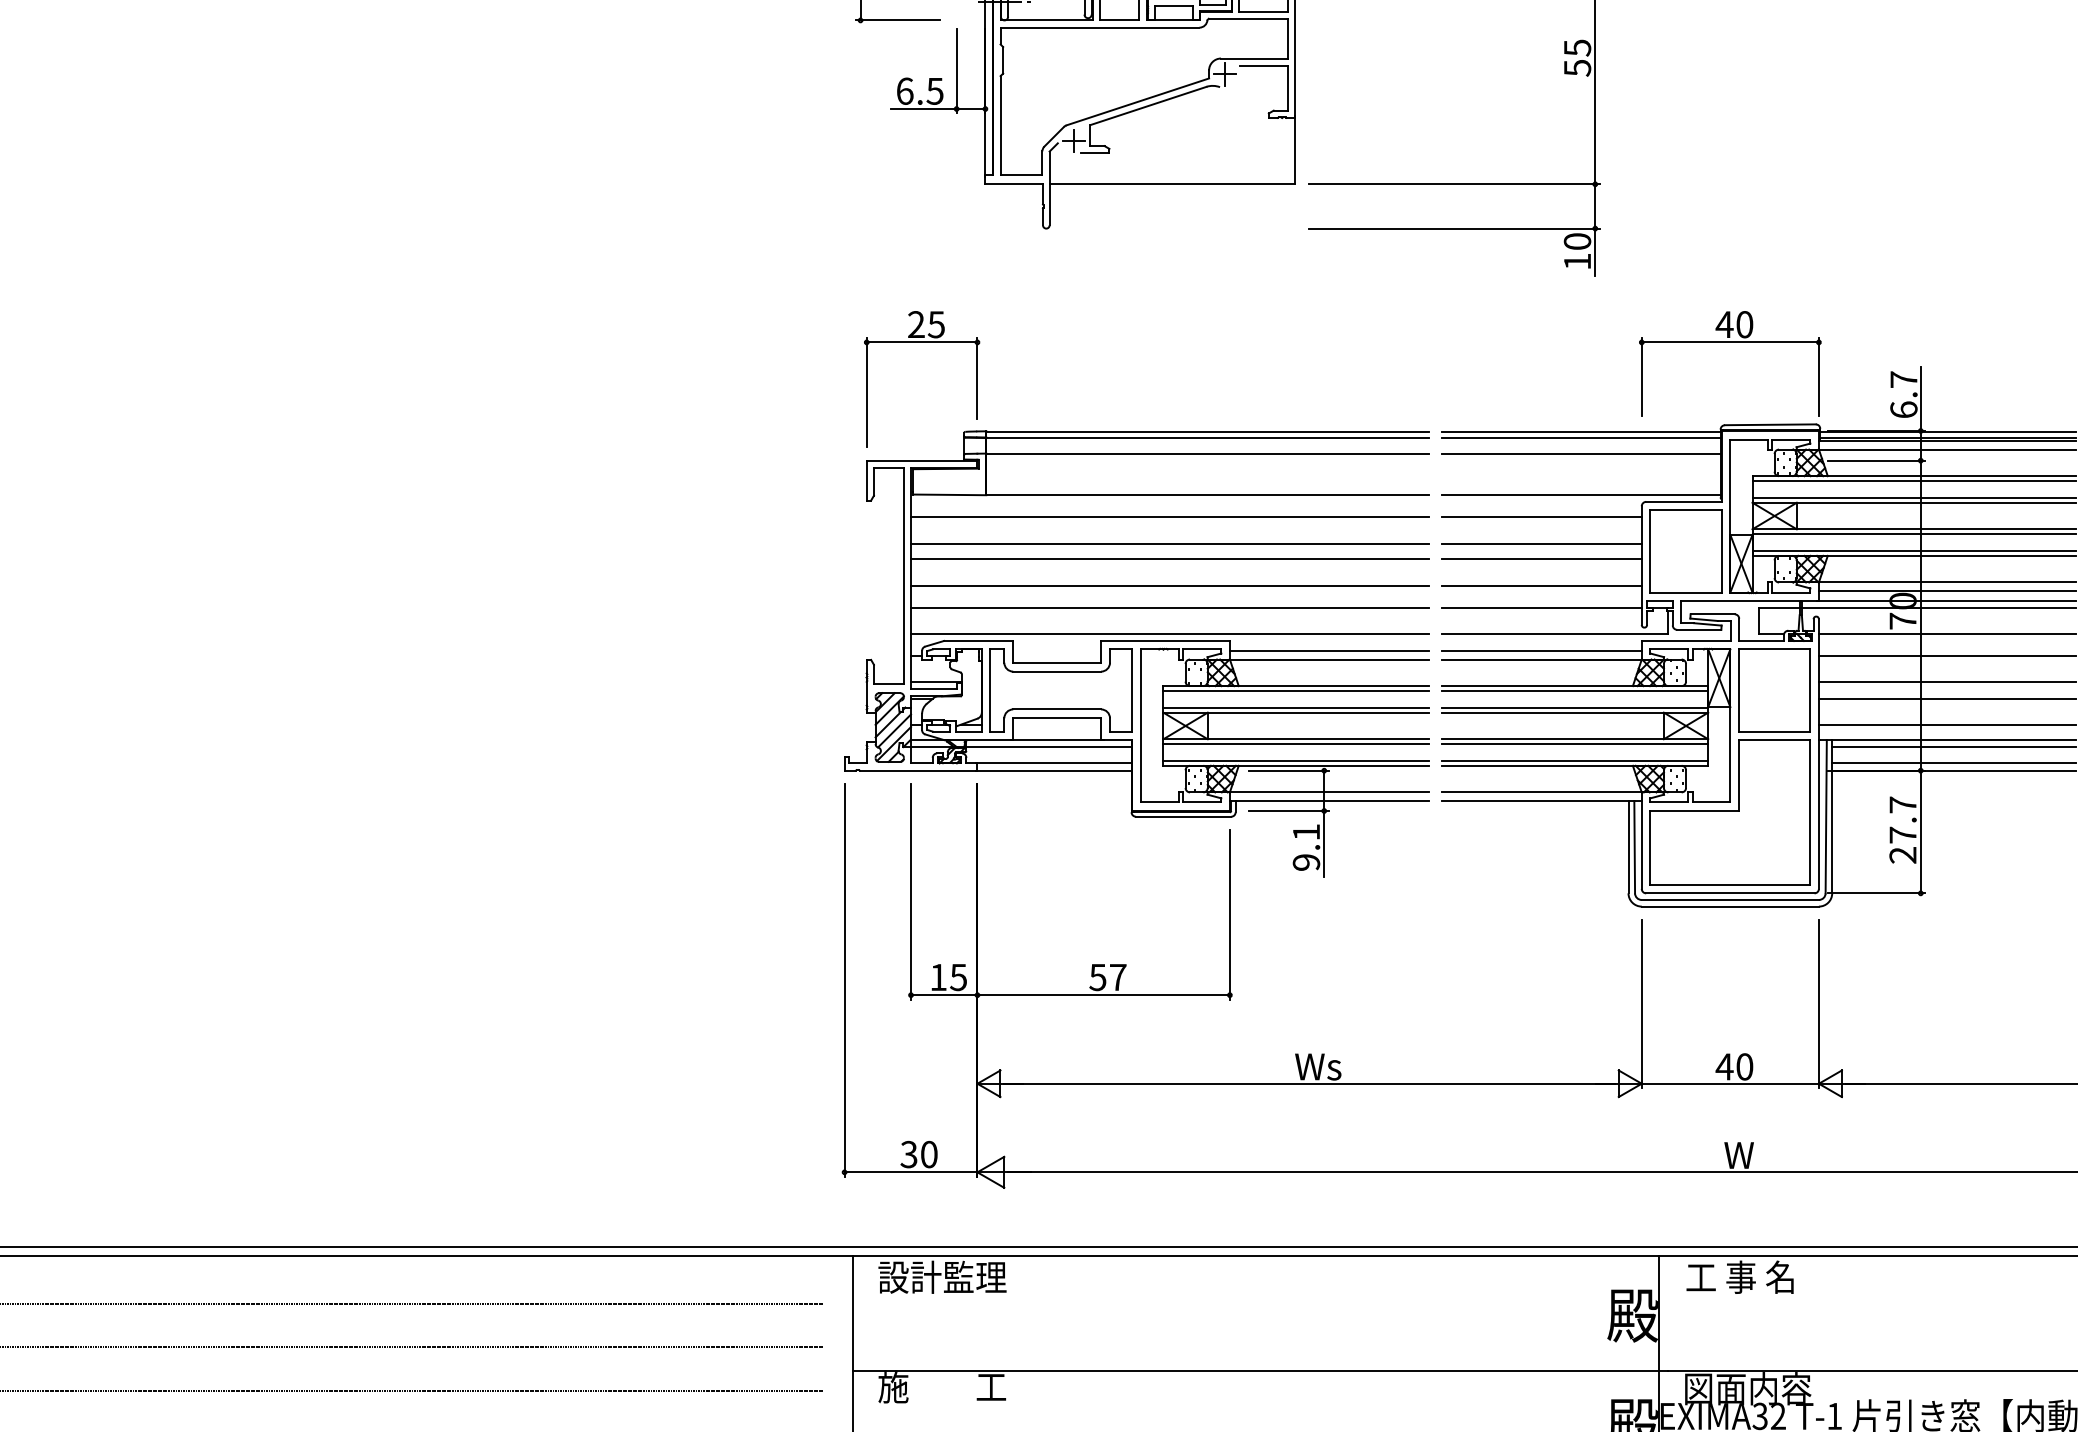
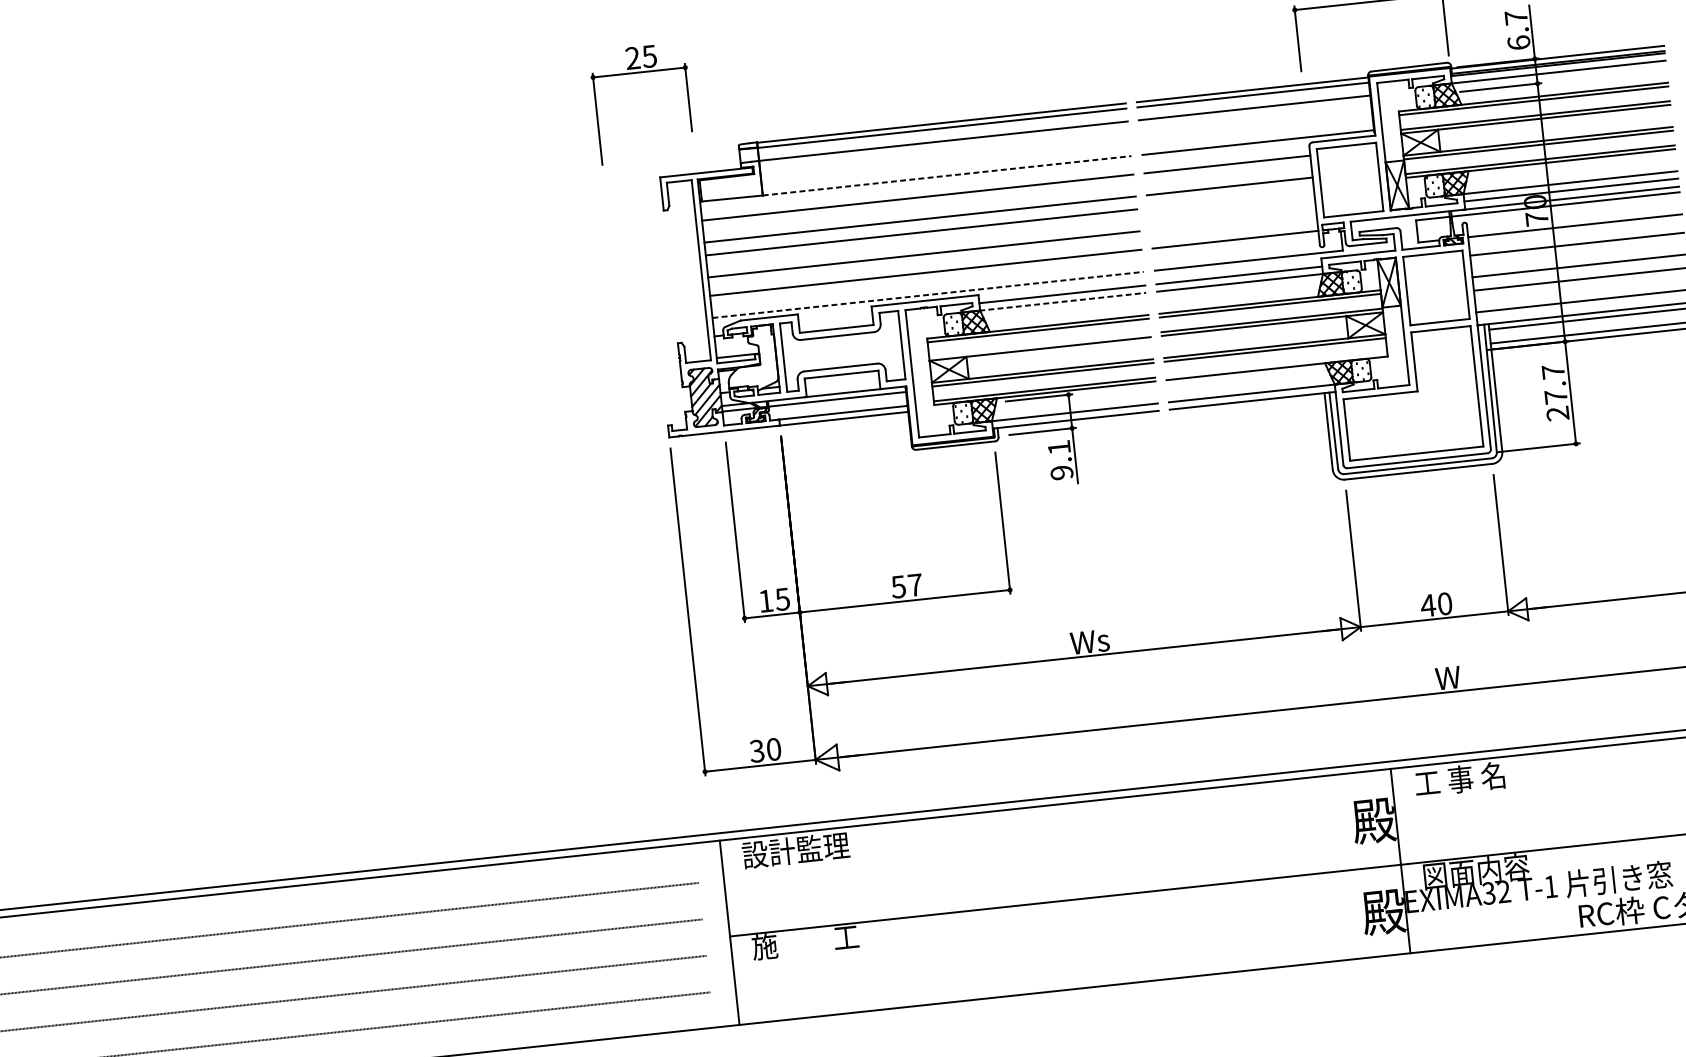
part: (922, 342) -> (639, 72), moved
line: (1208, 495) -> (947, 176), solid -> dashed
line: (1541, 559) -> (1230, 199), removed
line: (1541, 585) -> (1232, 221), removed
line: (1170, 634) -> (928, 295), solid -> dashed
line: (1329, 659) -> (1063, 301), solid -> dashed
line: (1296, 708) -> (1039, 345), removed
line: (1575, 761) -> (1276, 364), removed

